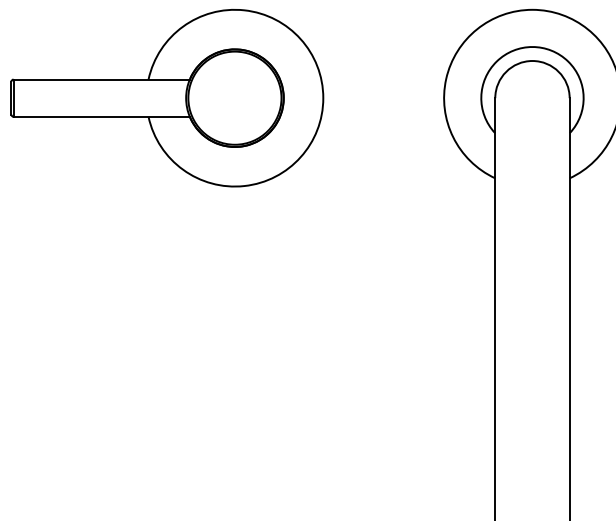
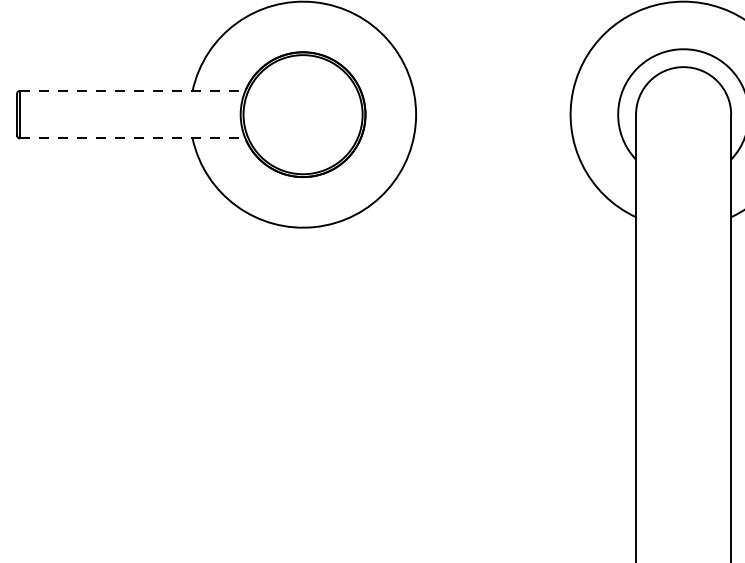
line: (102, 79) -> (133, 90), solid -> dashed
line: (102, 116) -> (133, 138), solid -> dashed

